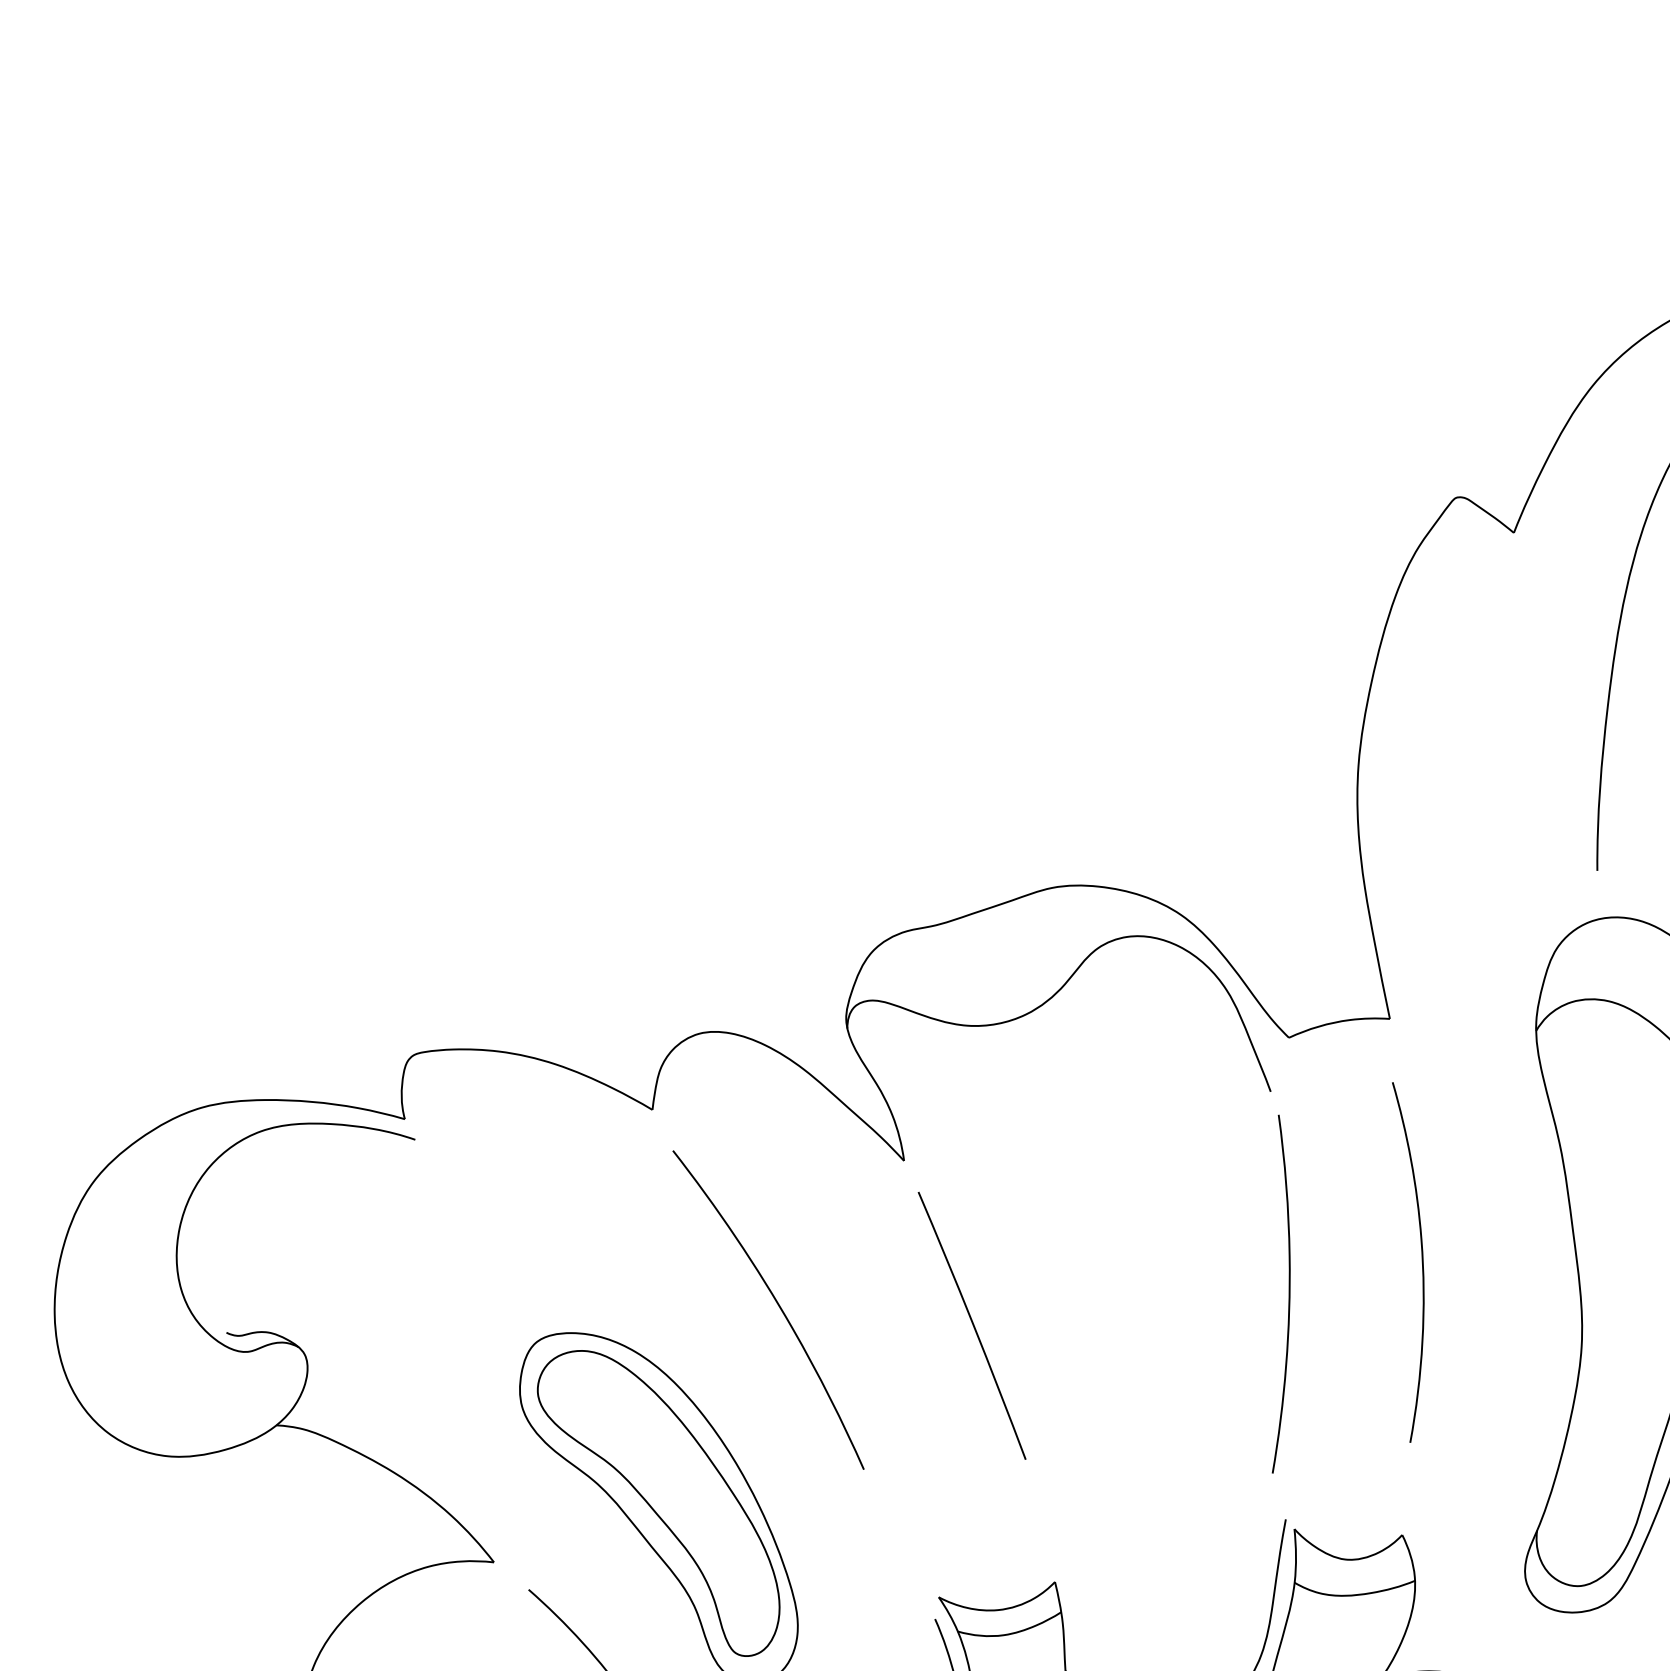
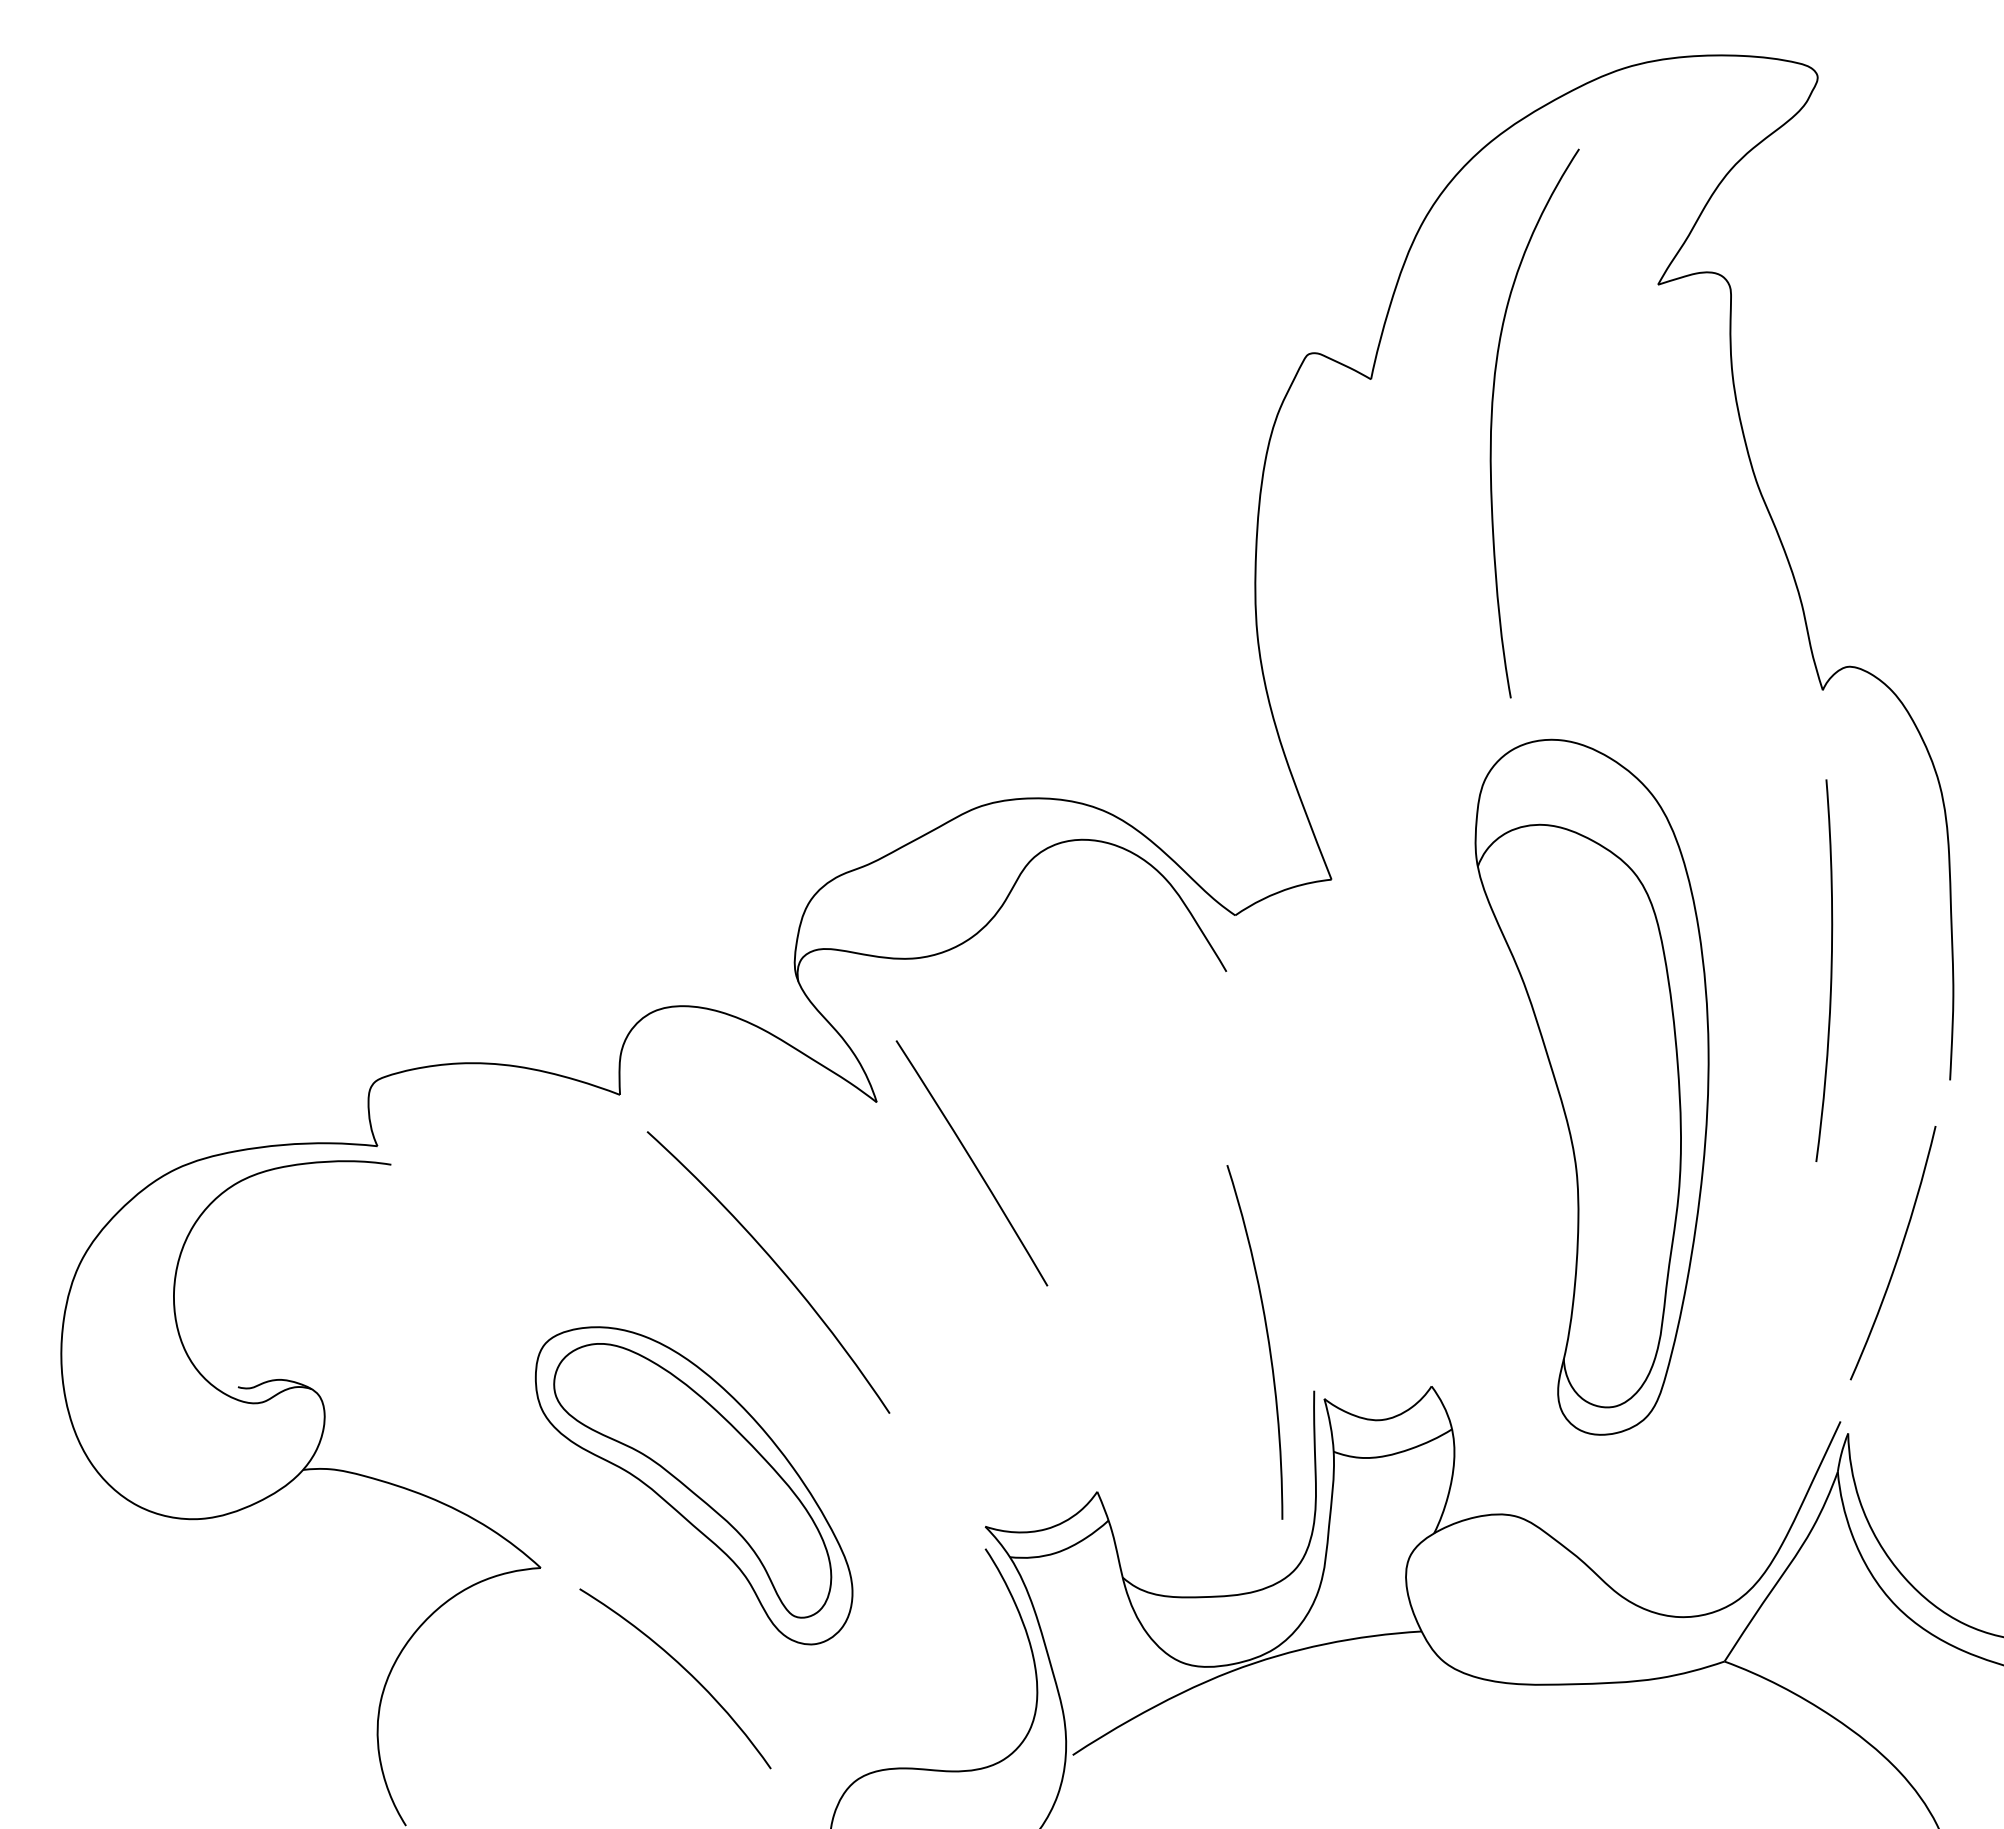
curve: (1421, 1263) -> (1404, 1115), removed
curve: (1288, 1295) -> (1267, 1341), moved
curve: (972, 1326) -> (972, 1163), moved

